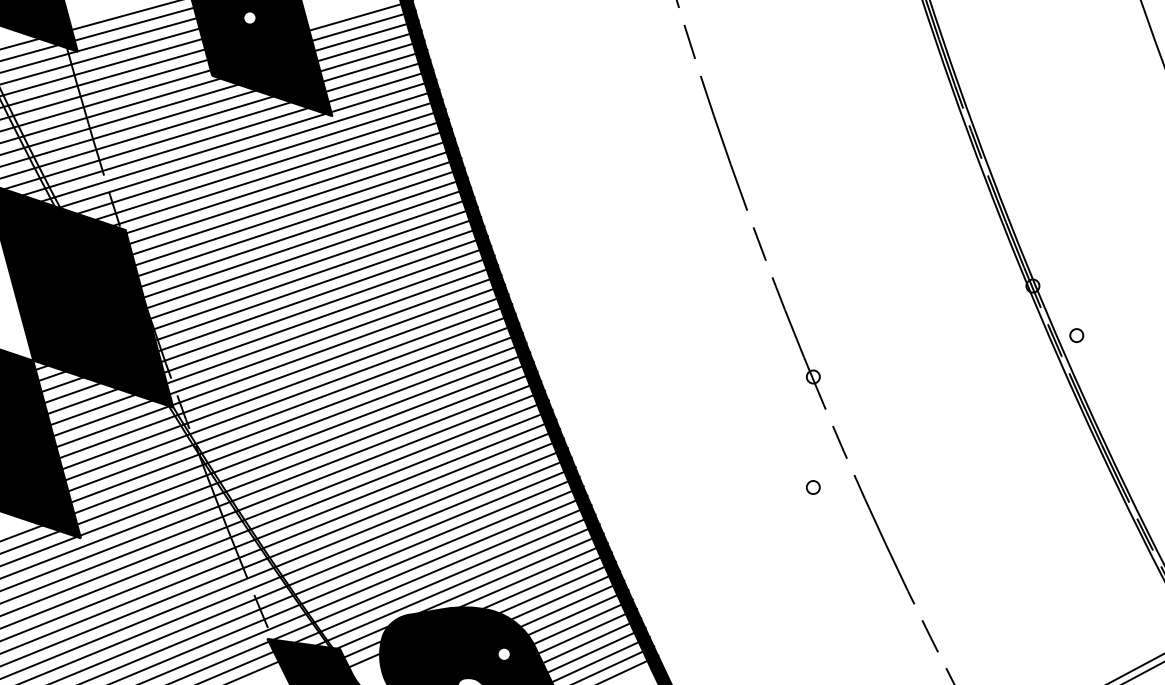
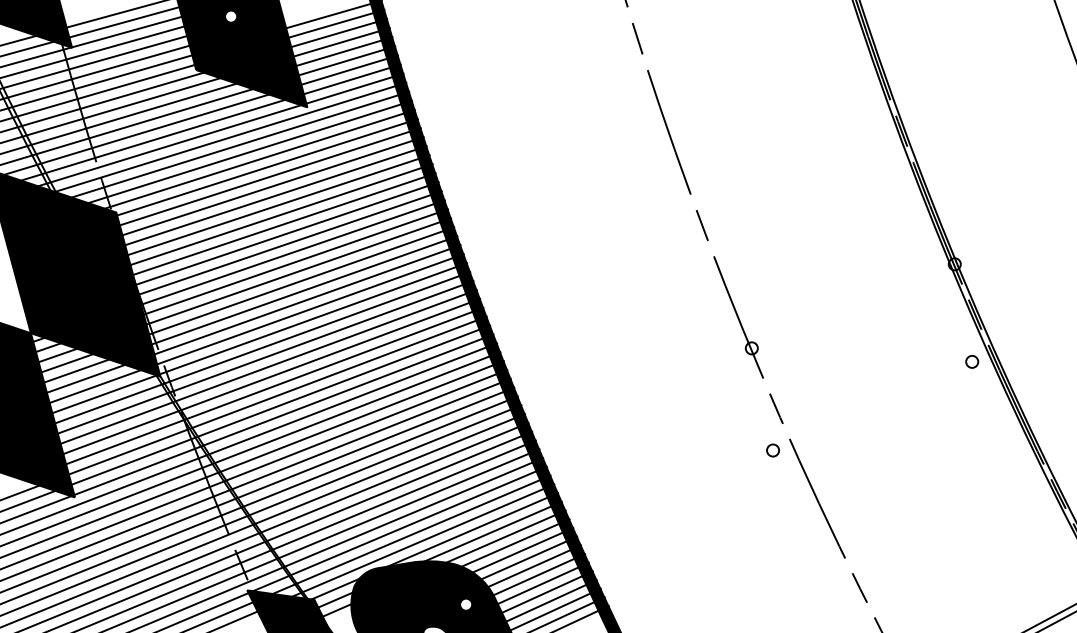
circle: (1076, 335) -> (971, 361), moved
circle: (812, 487) -> (772, 450), moved

